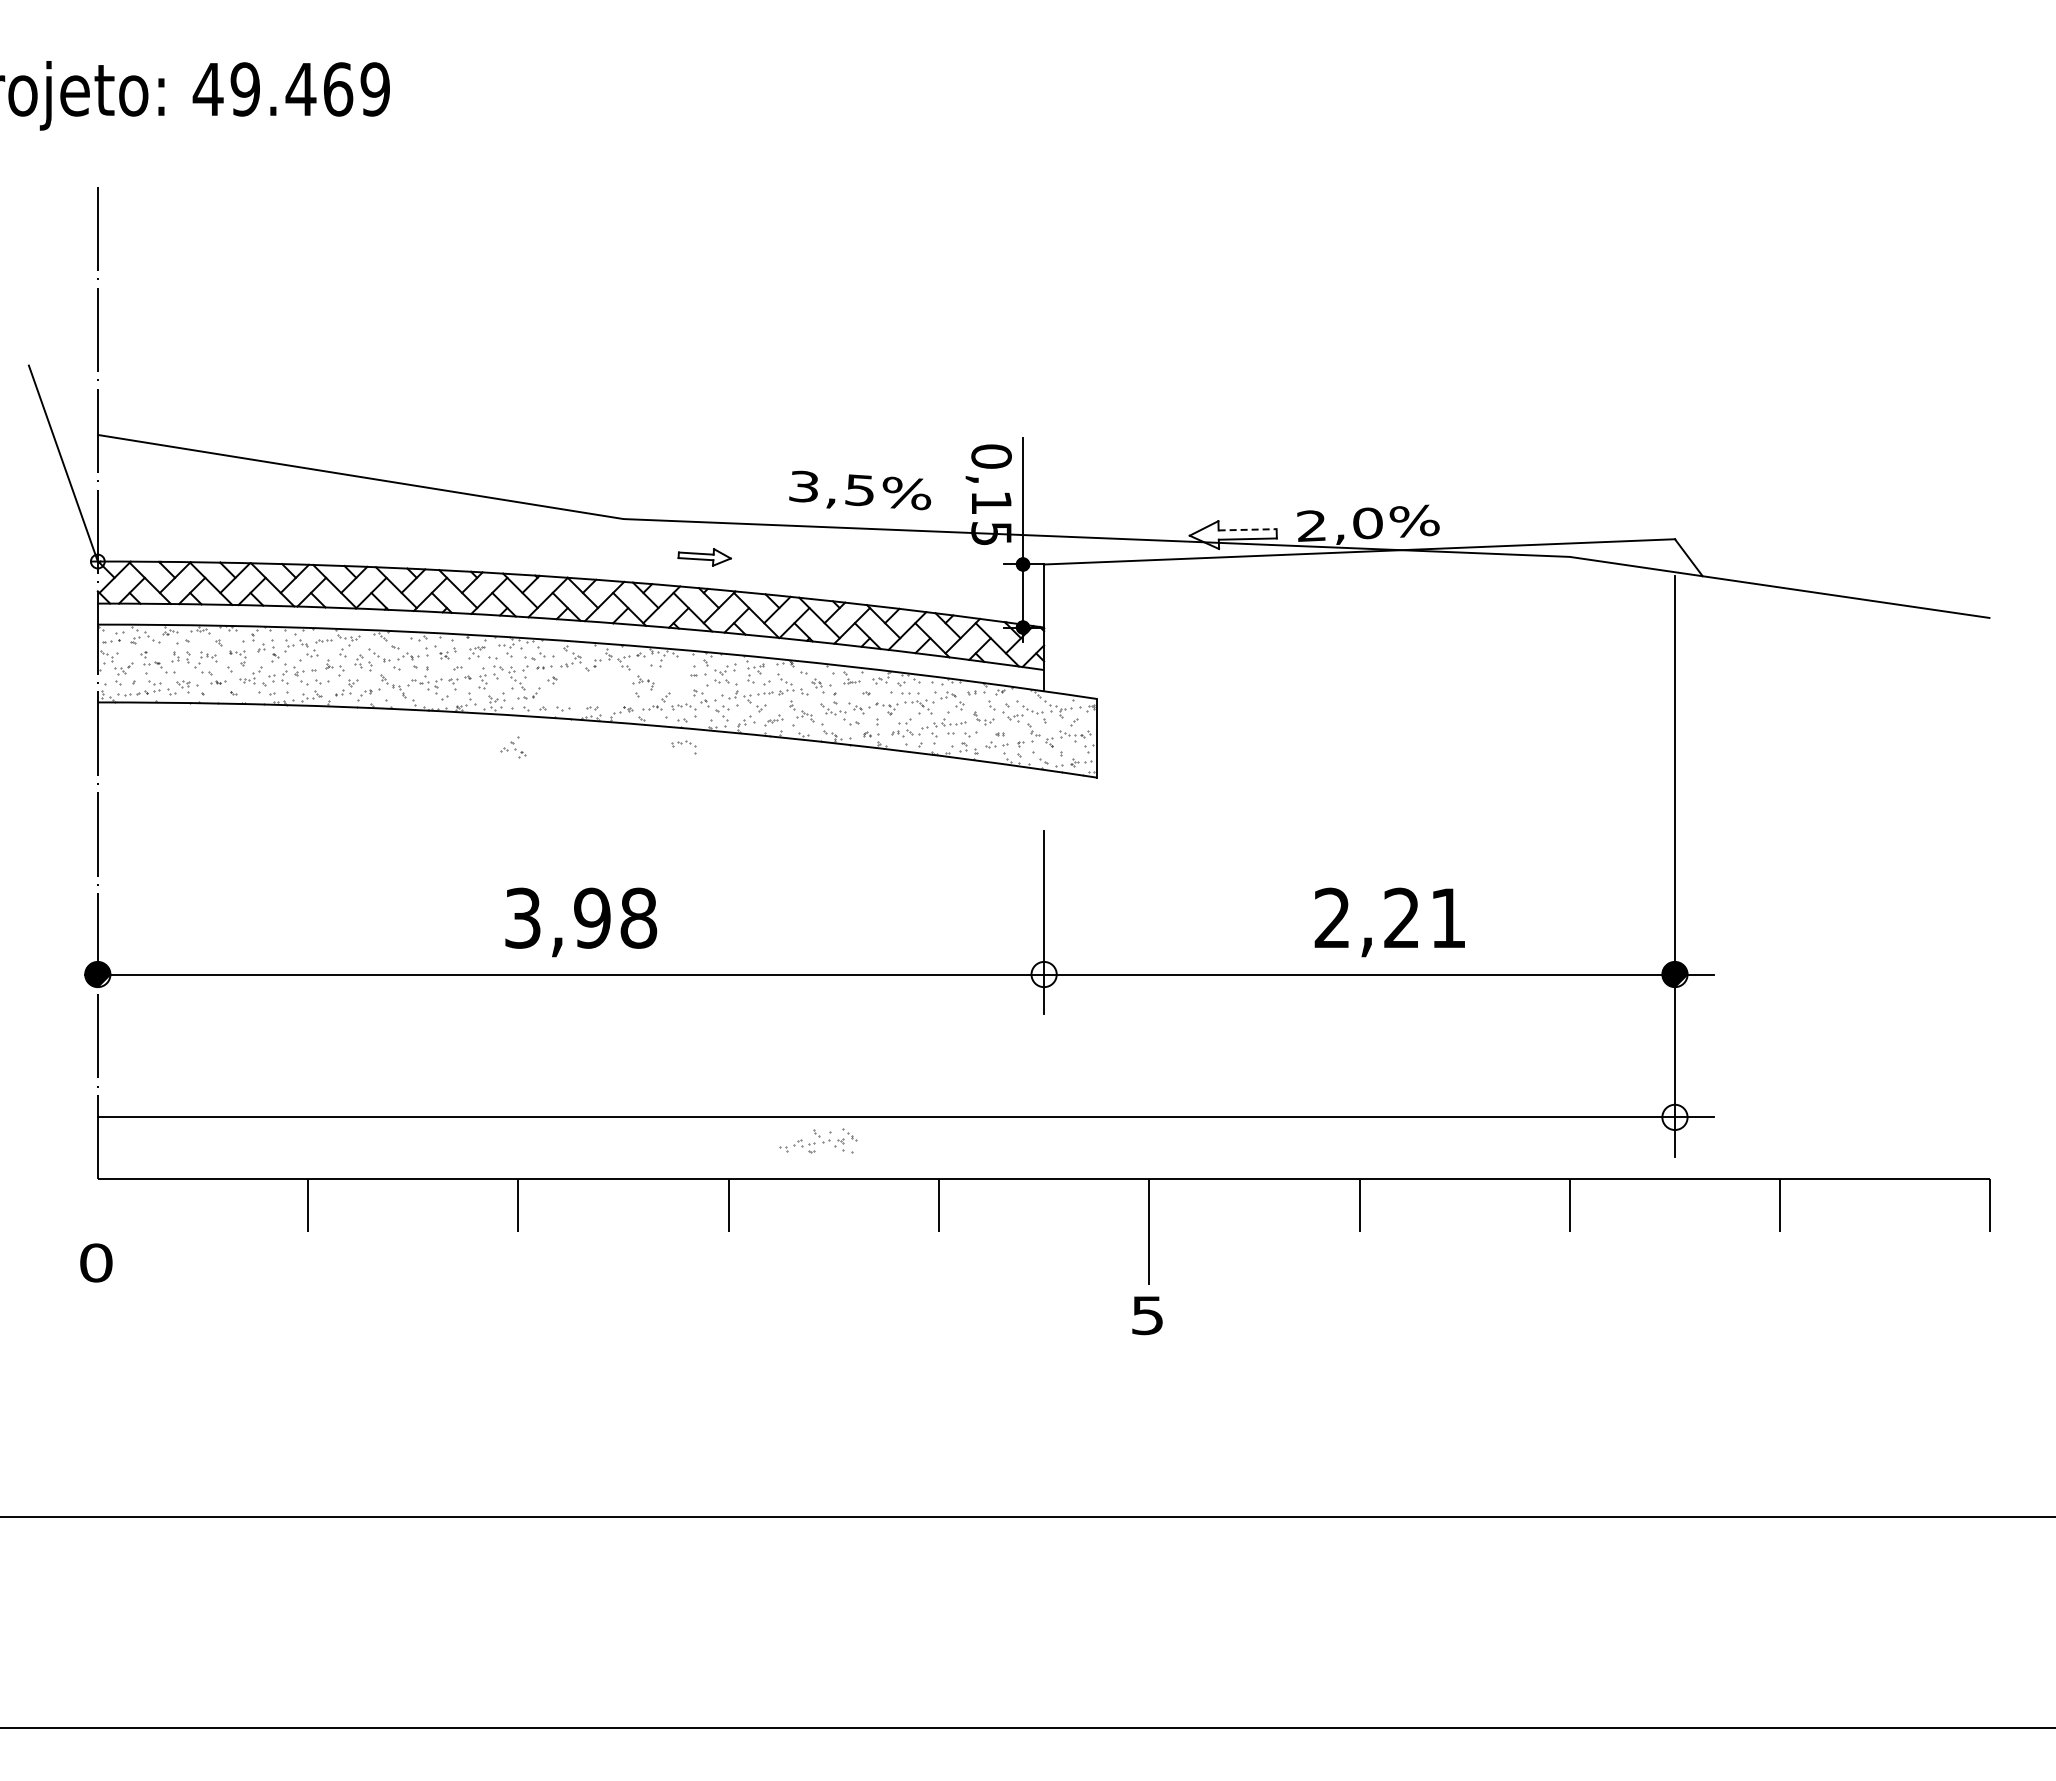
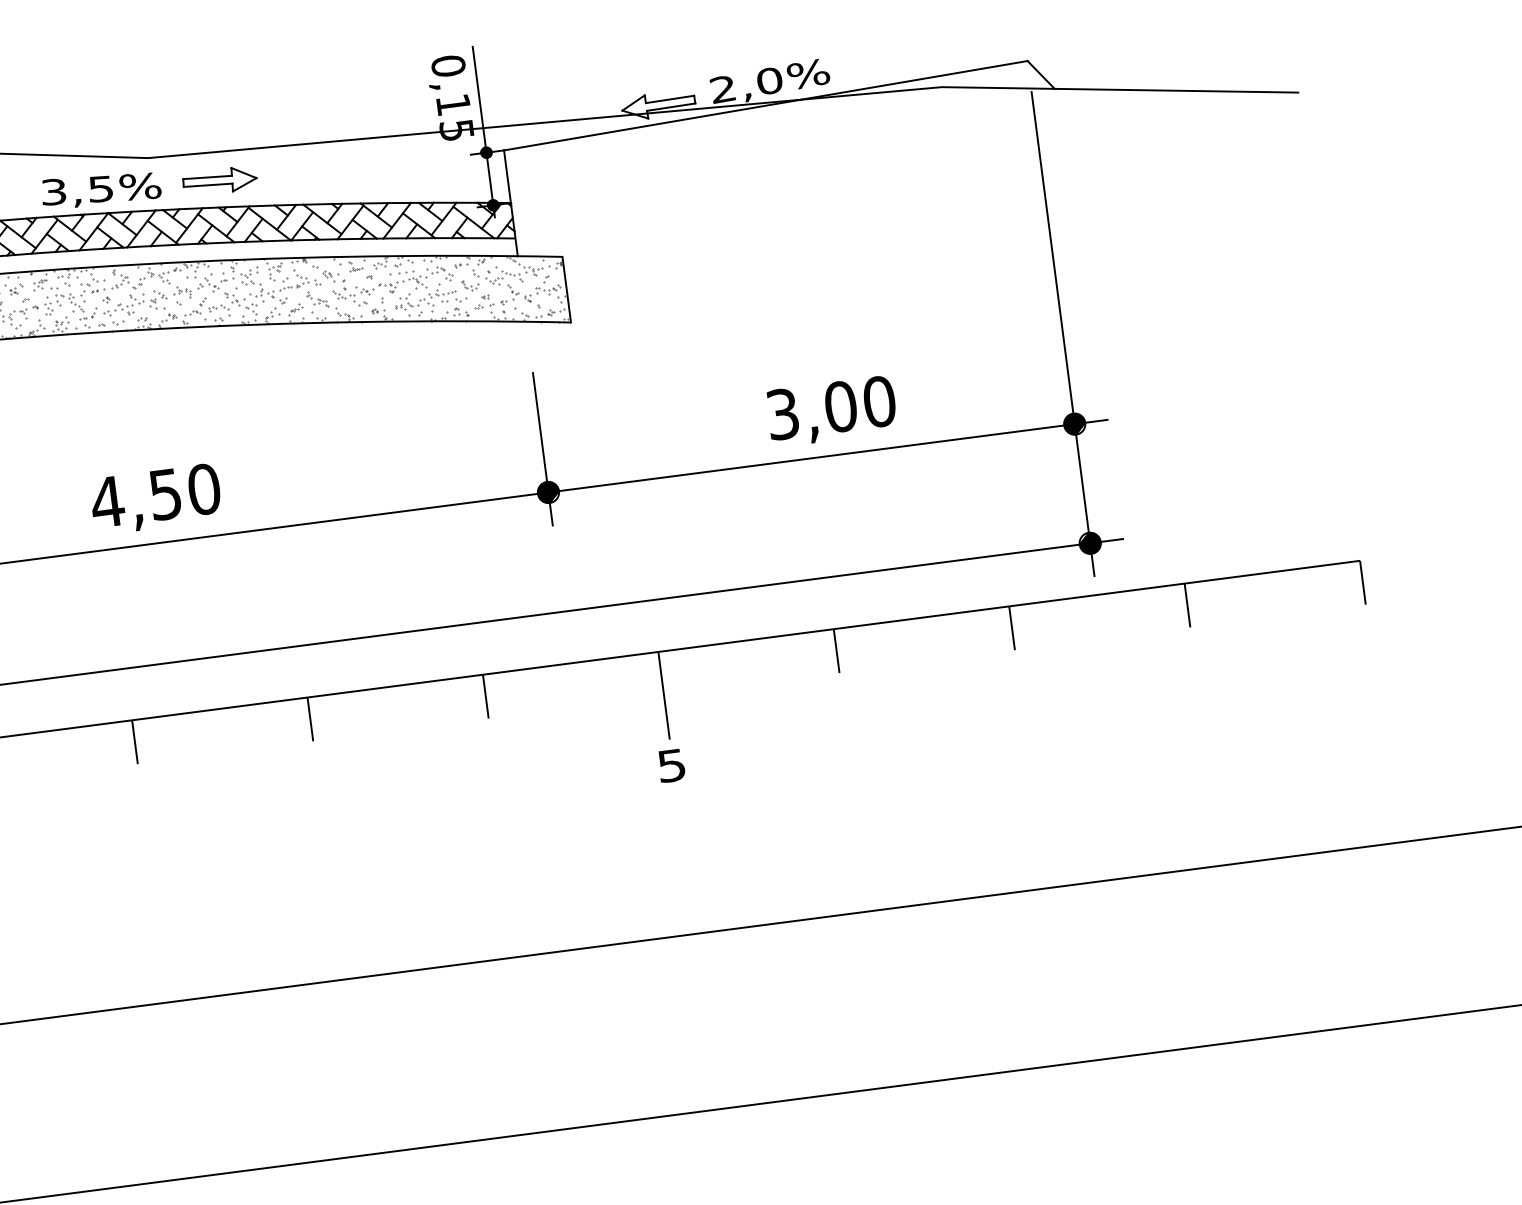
text: (860, 490) -> (101, 189), moved
line: (1248, 529) -> (670, 99), dashed -> solid
part: (704, 557) -> (219, 181), size x1.67
part: (513, 747) -> (207, 283), moved
part: (683, 747) -> (223, 342), removed
text: (580, 917) -> (155, 495), 3,98 -> 4,50
text: (1390, 917) -> (831, 407), 2,21 -> 3,00
hatch: (1043, 974) -> (547, 492), added
hatch: (1674, 1117) -> (1089, 543), added
part: (818, 1140) -> (134, 302), moved

